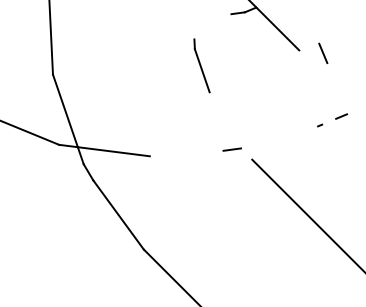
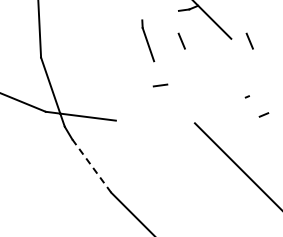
line: (234, 52) -> (181, 40), added
part: (202, 65) -> (148, 40), moved
line: (340, 115) -> (263, 114), moved
line: (232, 149) -> (160, 85), moved
line: (118, 214) -> (91, 165), solid -> dashed

